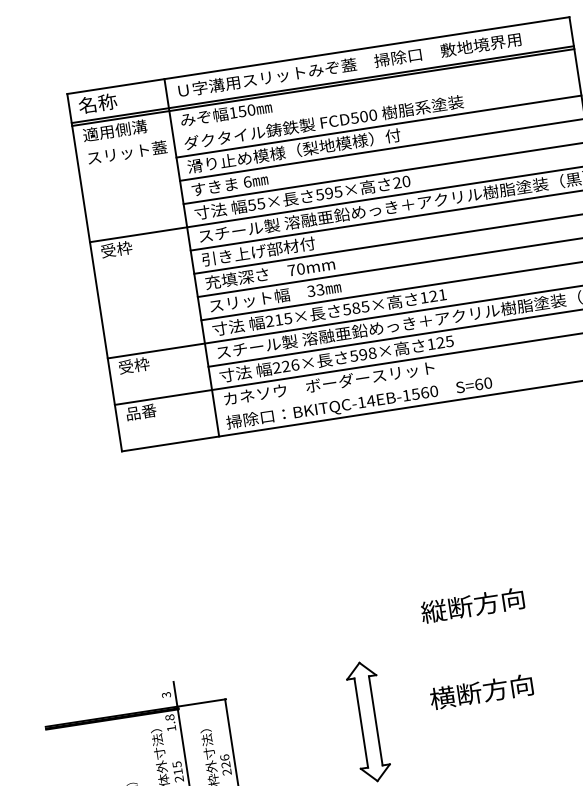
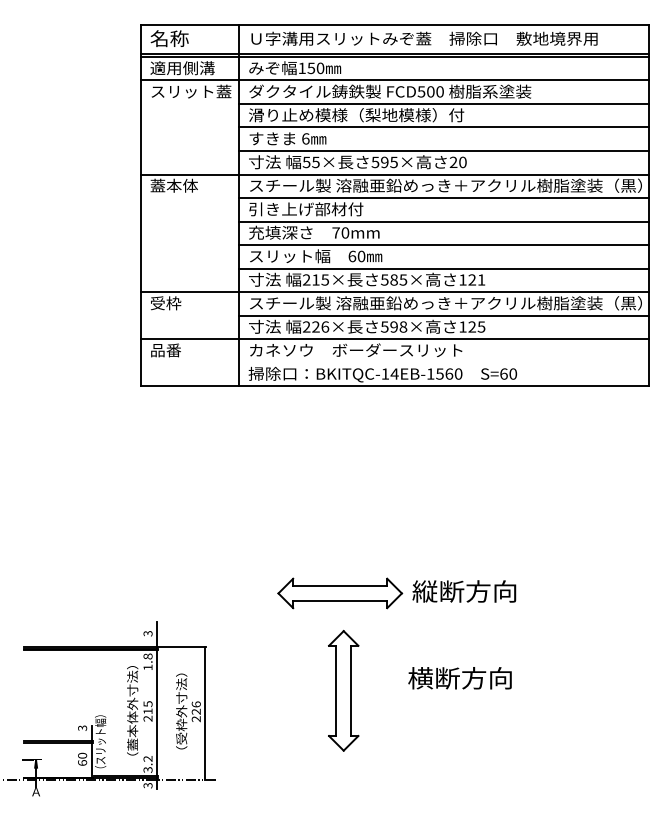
line: (326, 110) -> (394, 80), added
text: (123, 248) -> (173, 185), 受枠 -> 蓋本体
text: (315, 290) -> (356, 256), 33 -> 60
part: (350, 626) -> (340, 593), added

